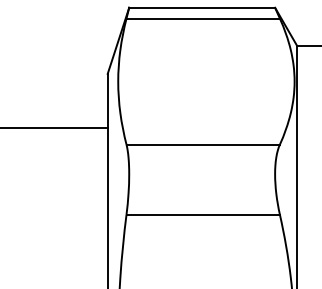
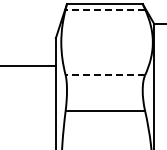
line: (203, 18) -> (105, 9), solid -> dashed
line: (203, 145) -> (105, 75), solid -> dashed

